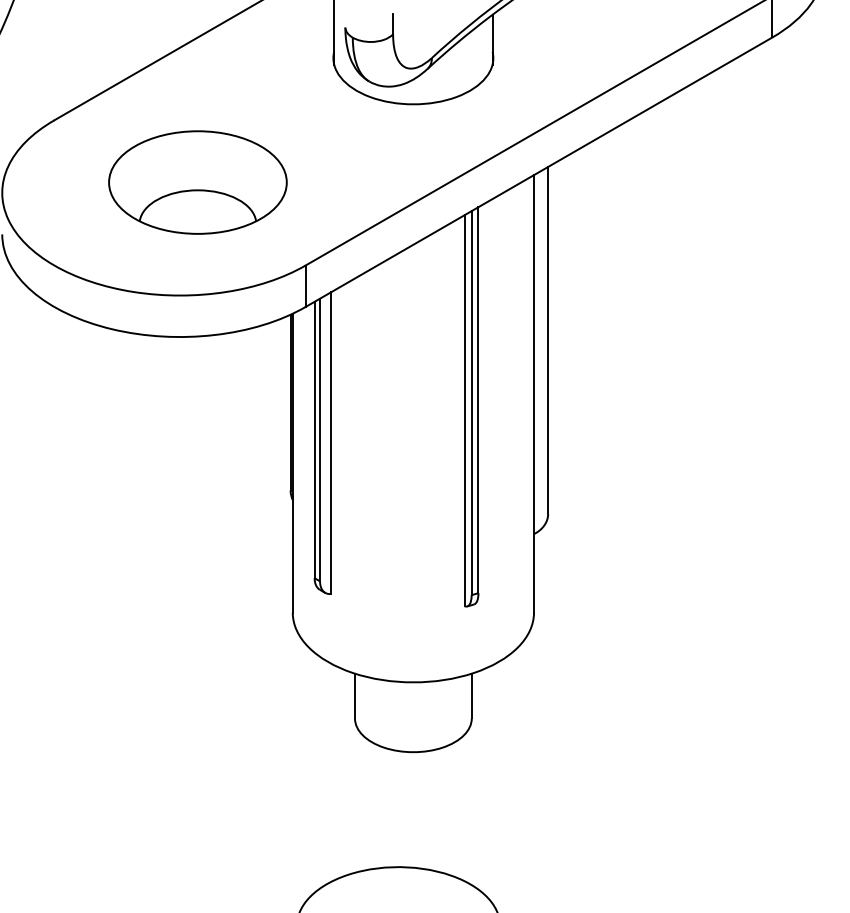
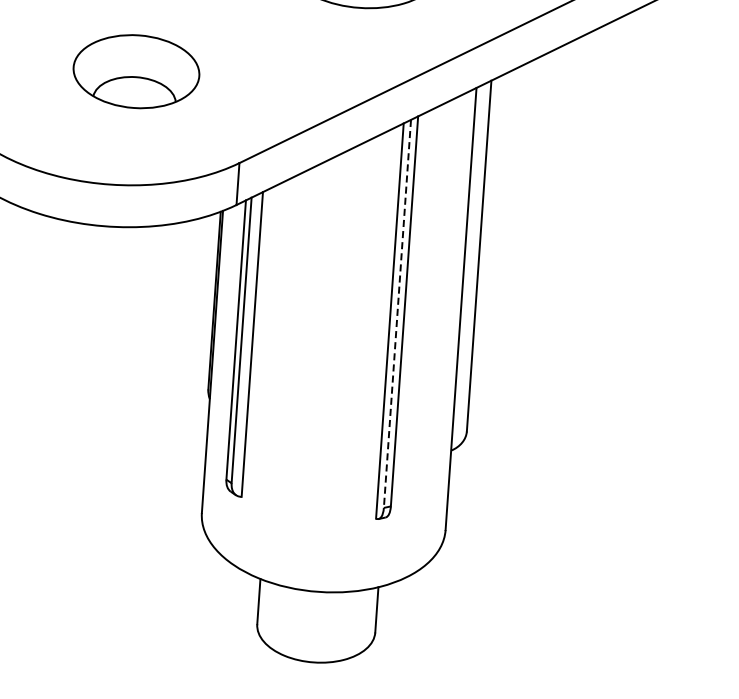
part: (197, 182) -> (136, 71), size x0.7
line: (471, 403) -> (397, 314), solid -> dashed

